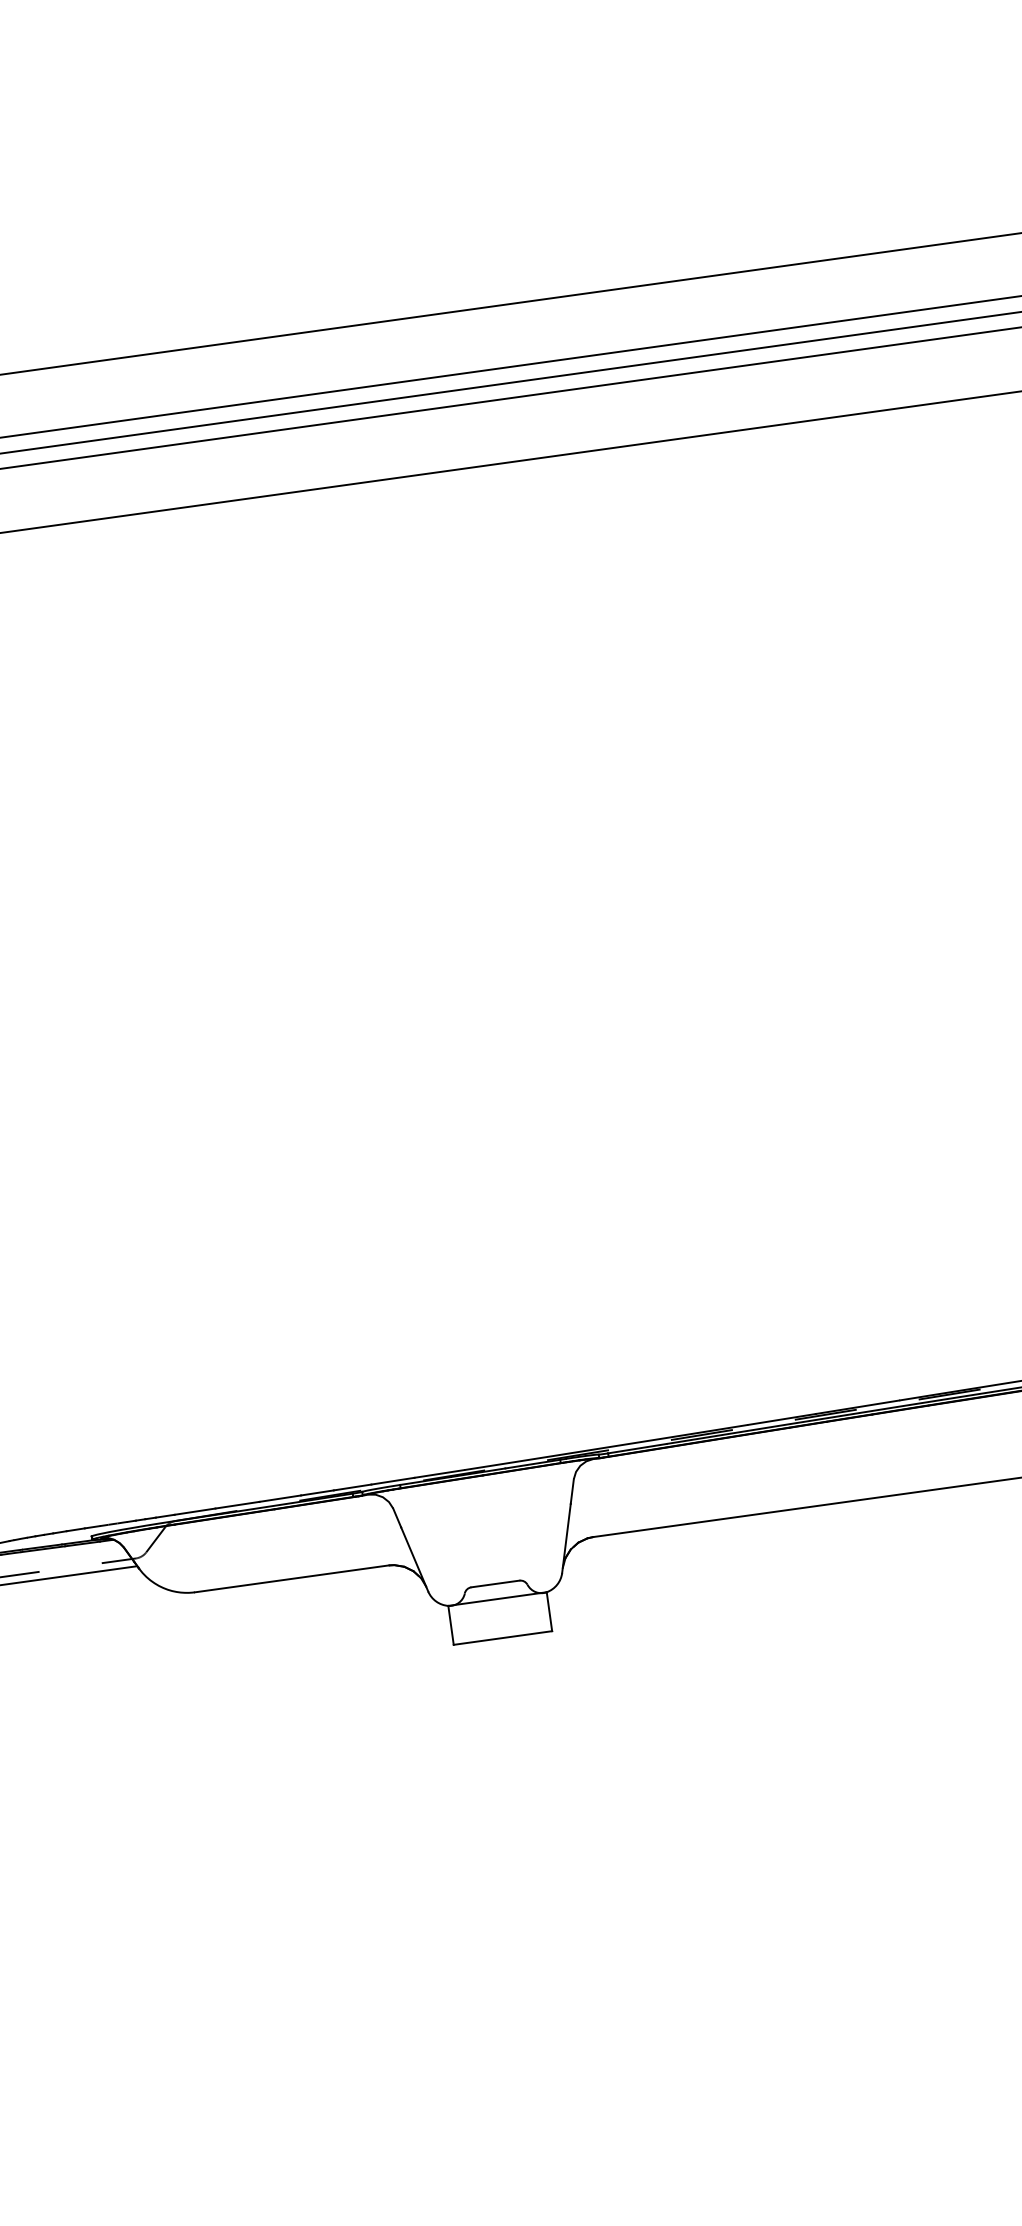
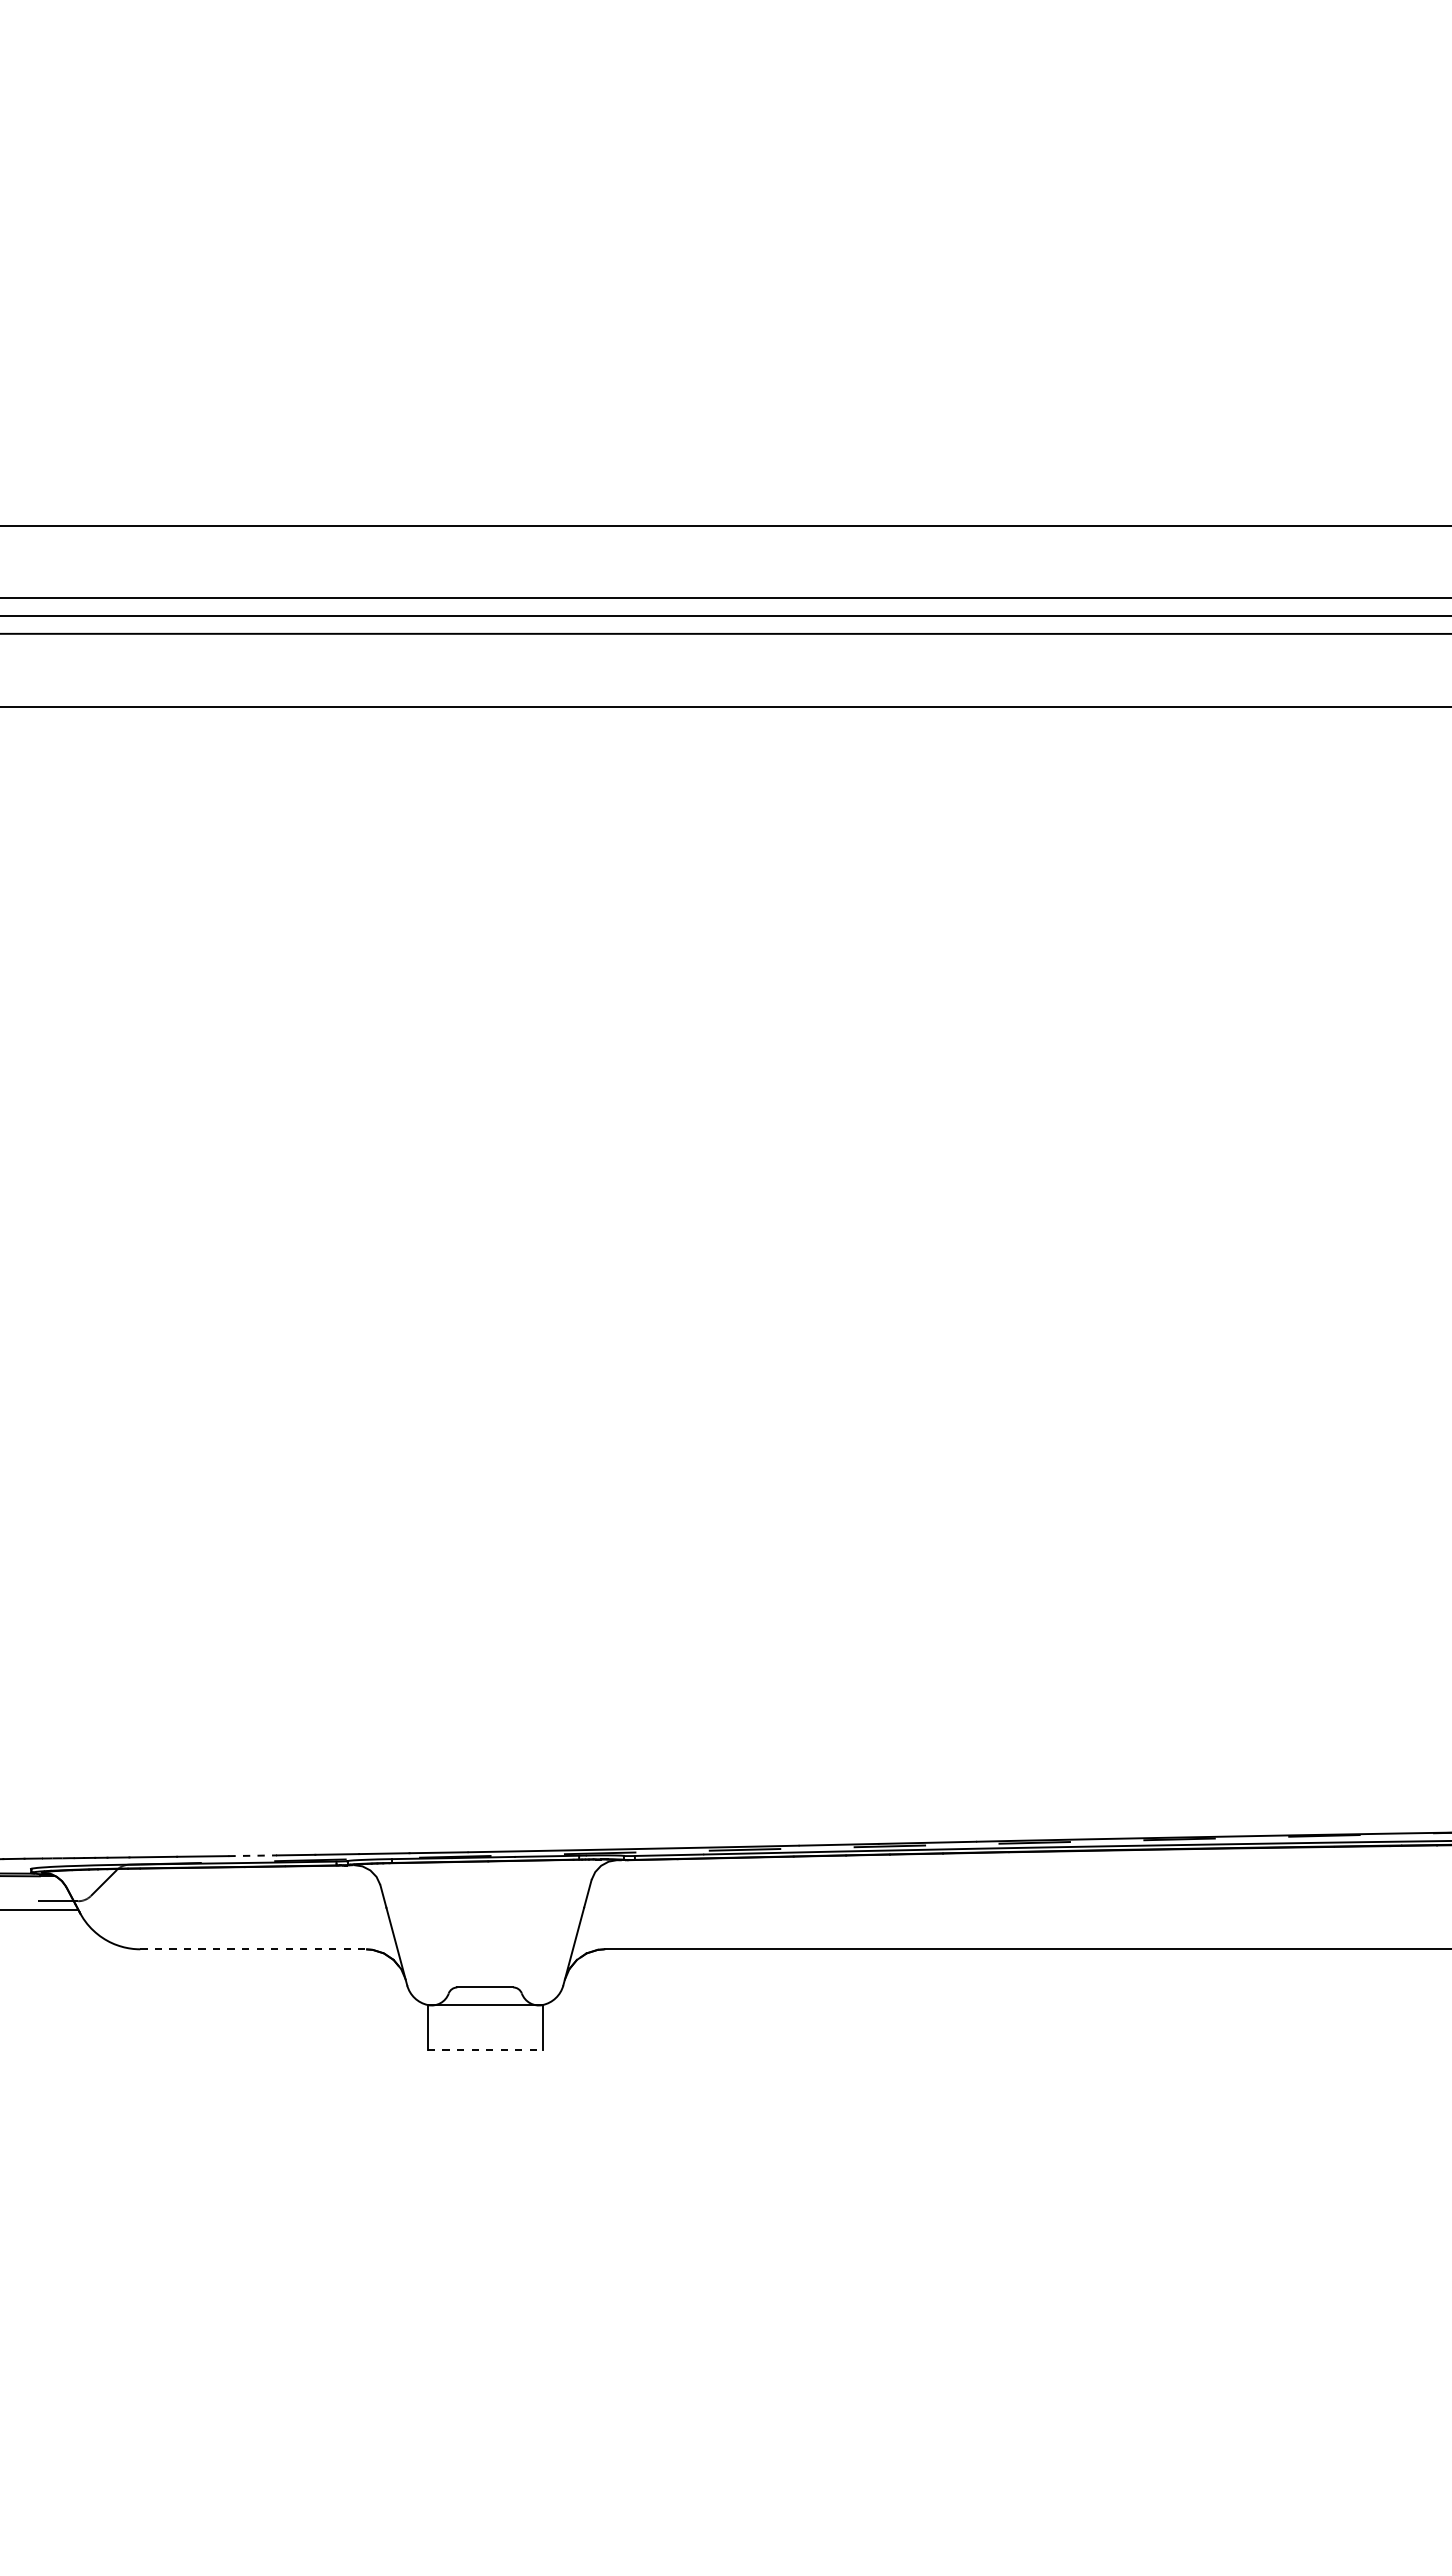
line: (280, 1498) -> (253, 1855), solid -> dashed
line: (292, 1579) -> (253, 1949), solid -> dashed
line: (503, 1638) -> (485, 2050), solid -> dashed

